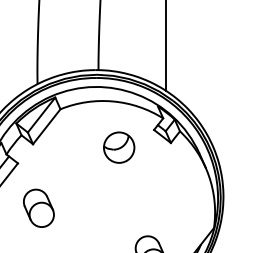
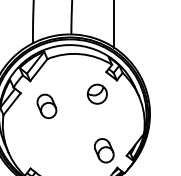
part: (117, 146) -> (96, 93), moved
part: (38, 208) -> (46, 106), moved

